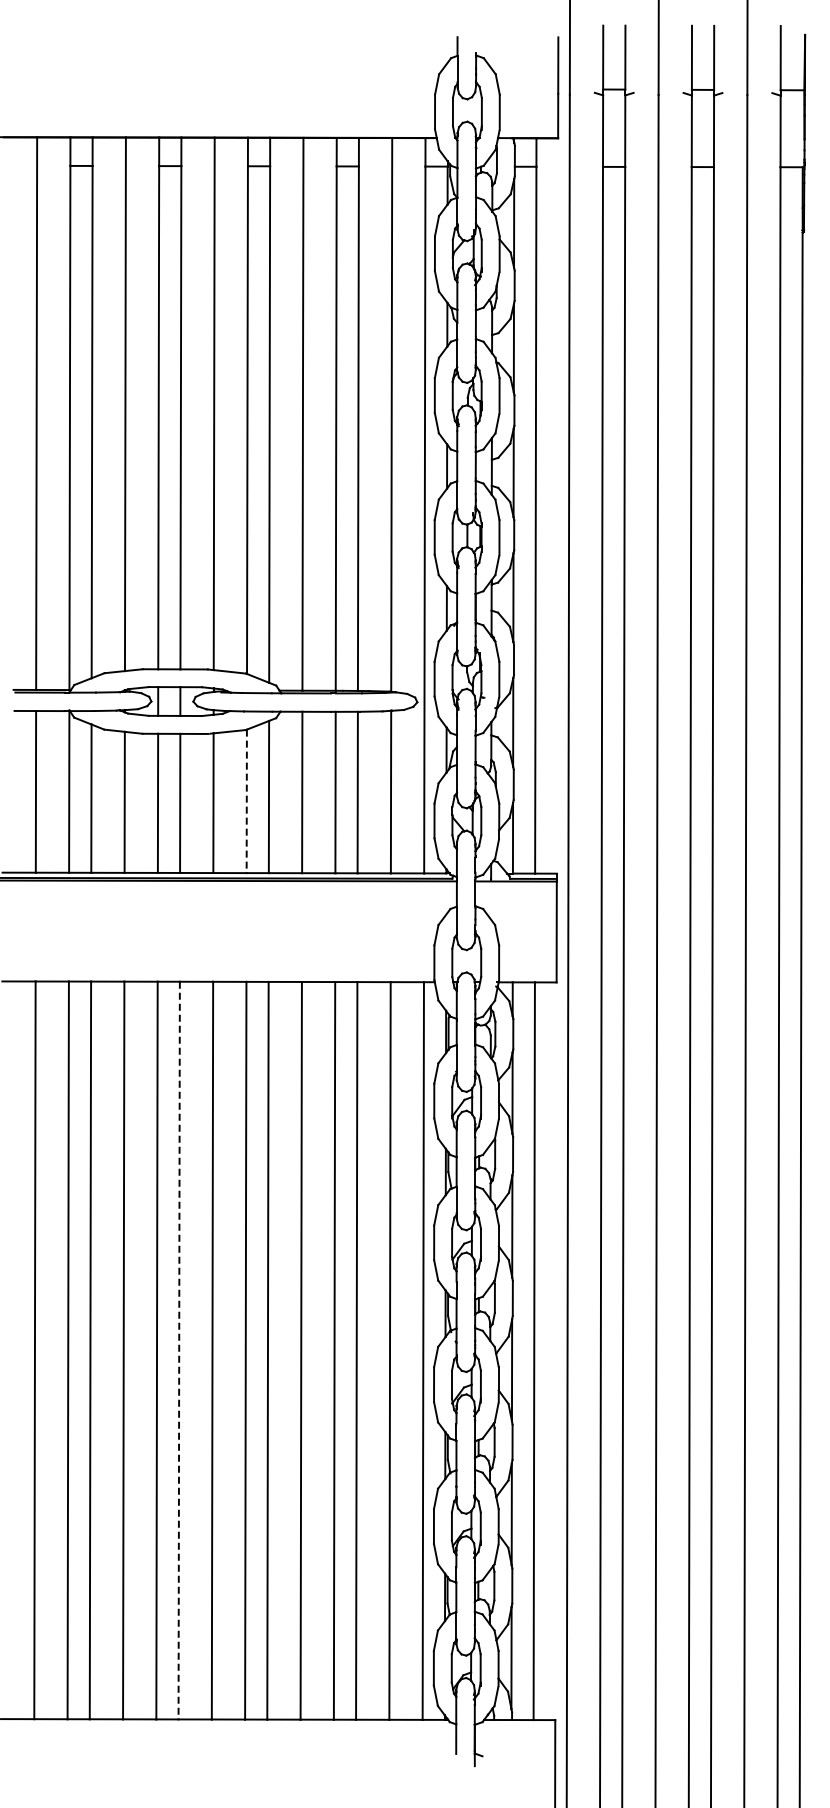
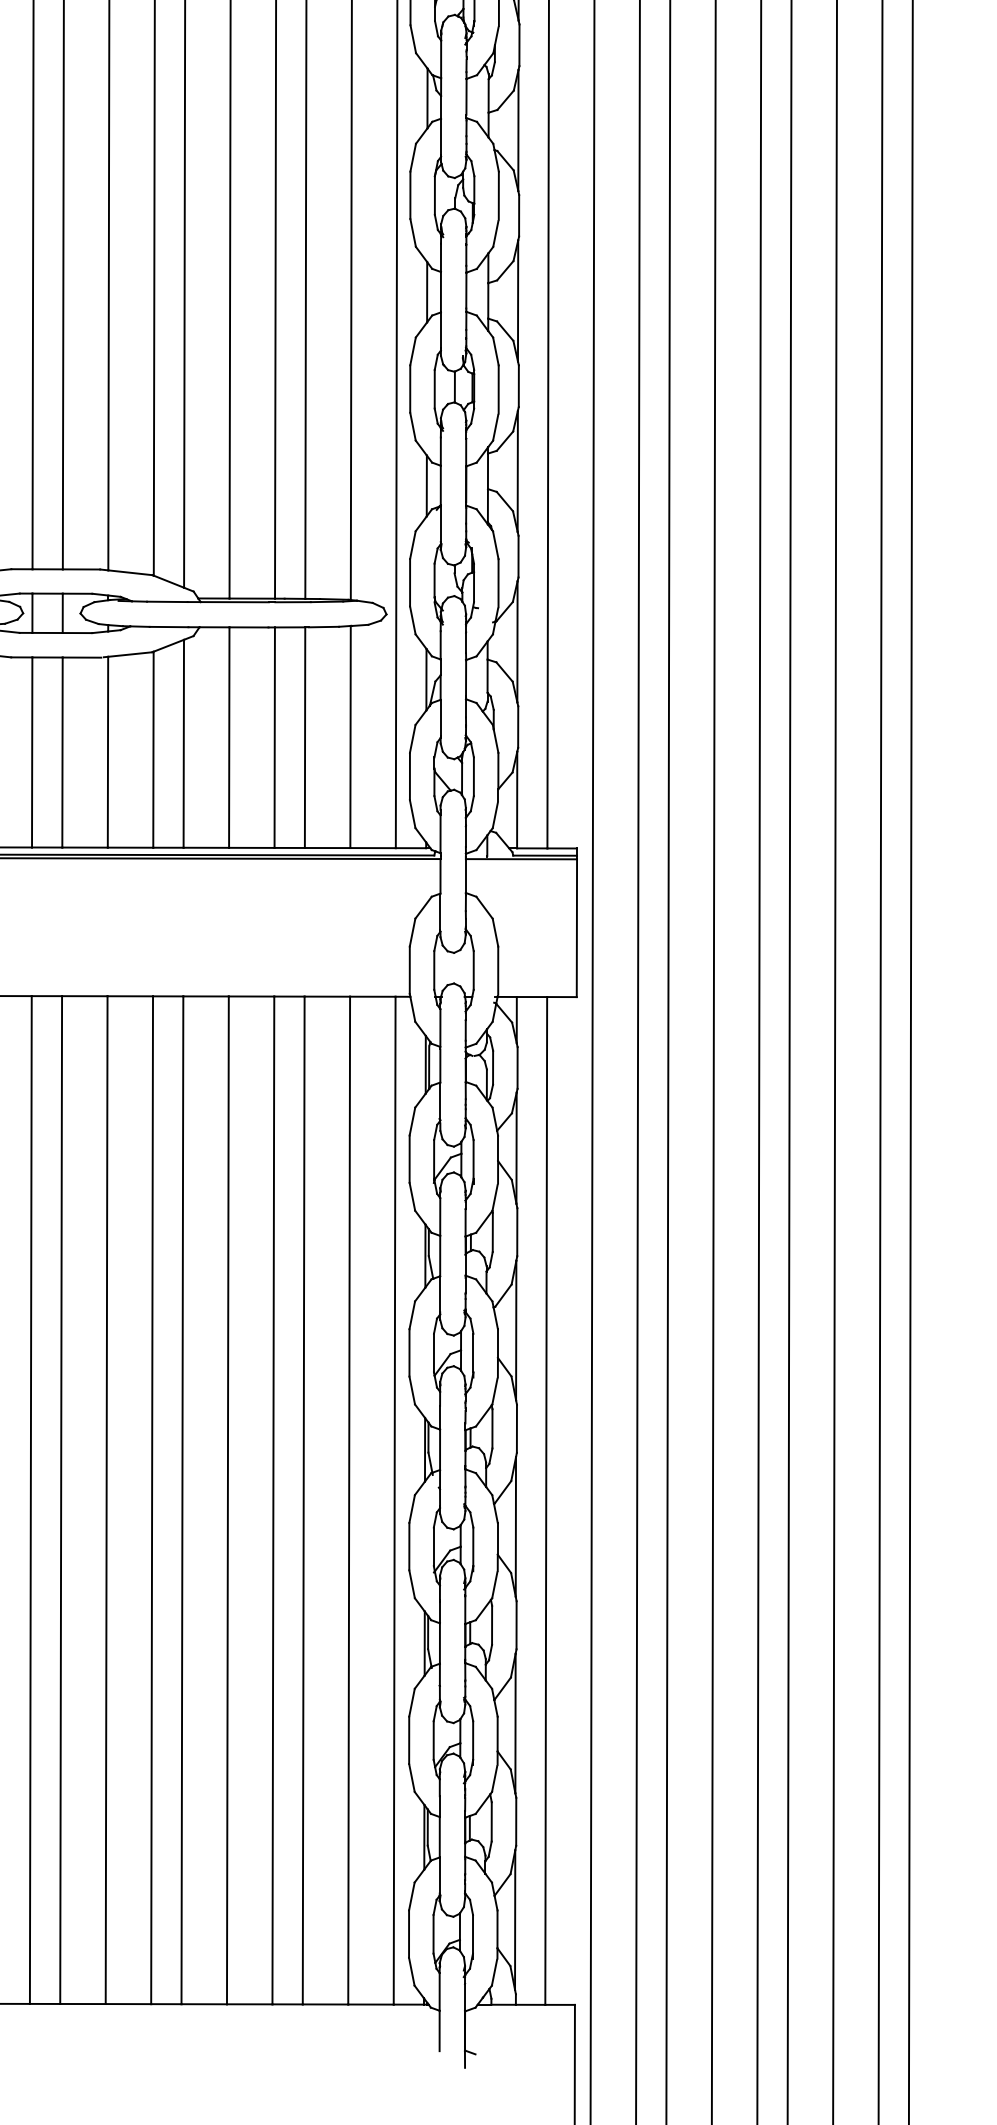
line: (246, 801) -> (153, 749), dashed -> solid
line: (179, 1350) -> (61, 1499), dashed -> solid

